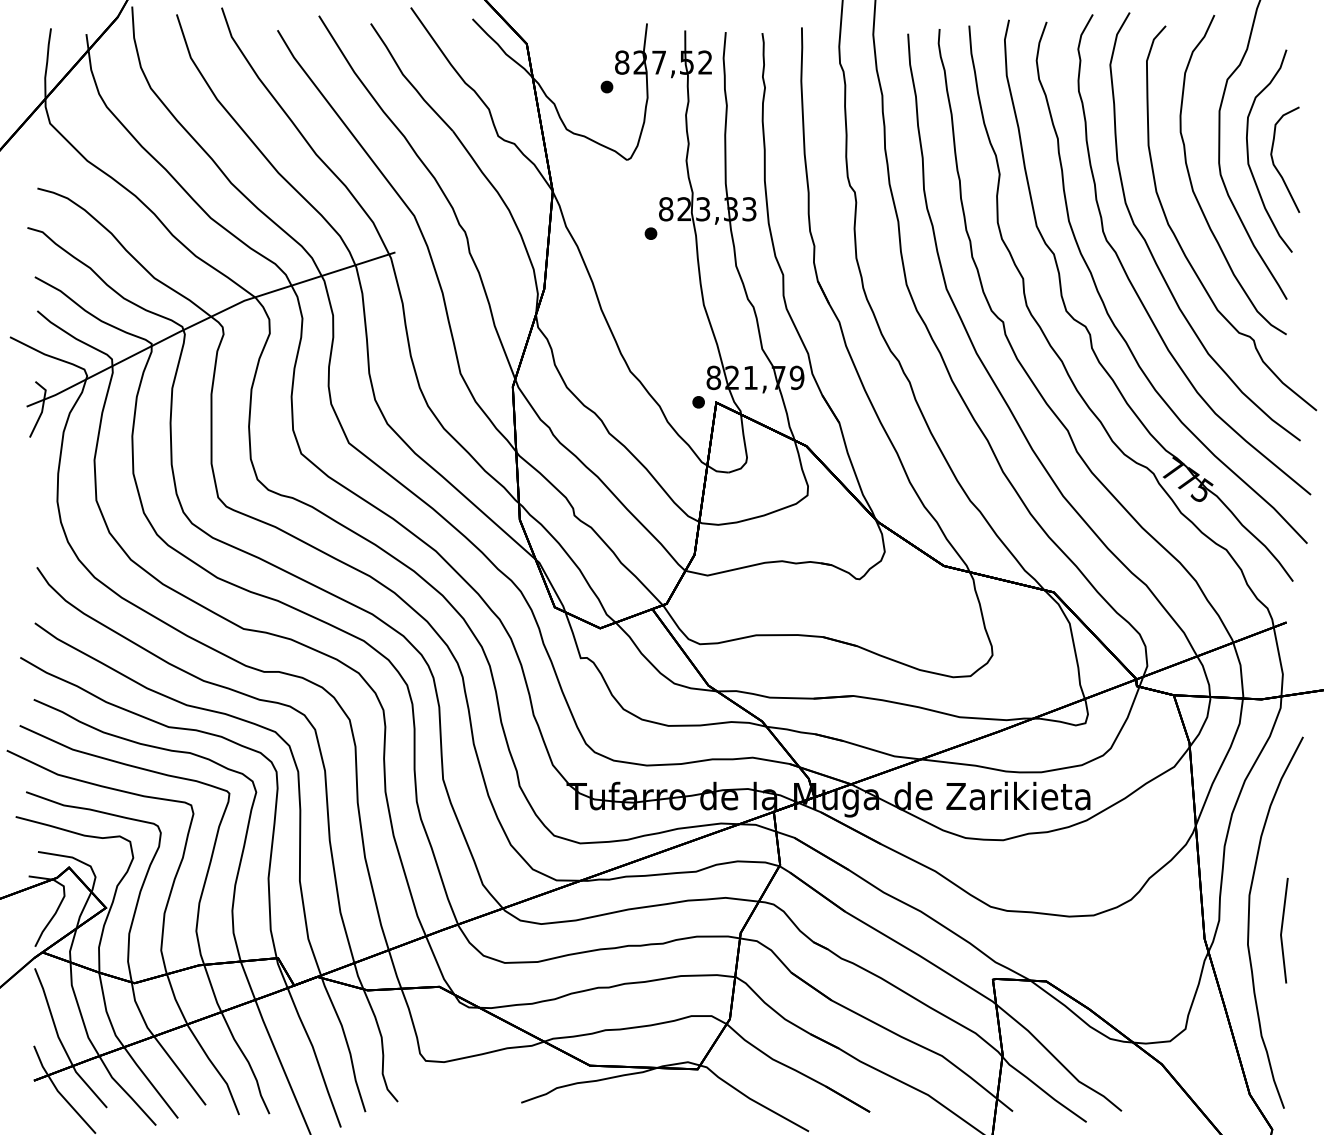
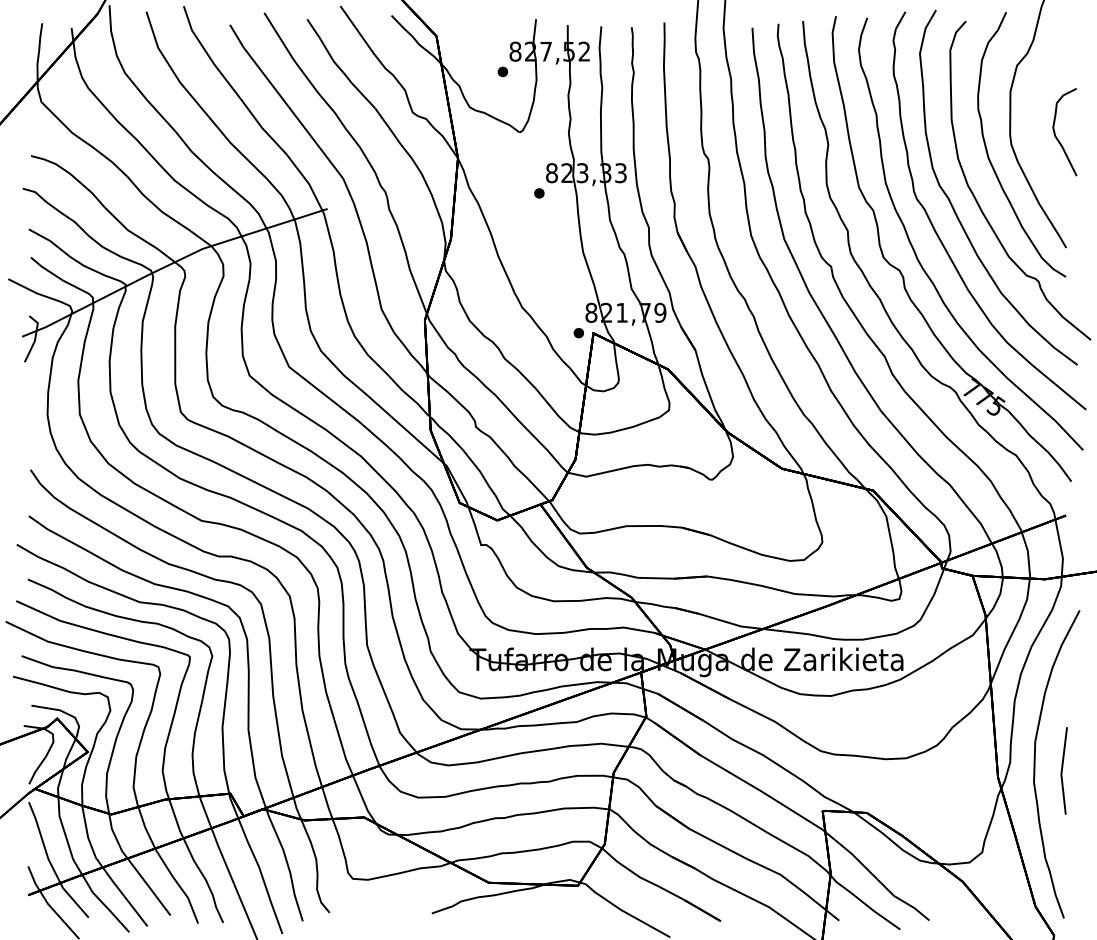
part: (1248, 150) -> (1034, 124), removed

